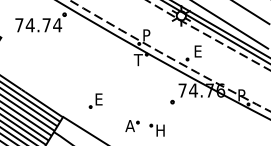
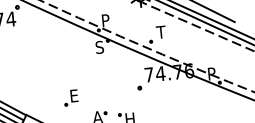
text: (197, 51) -> (160, 32), E -> T
text: (137, 59) -> (98, 46), T -> S
part: (95, 100) -> (70, 97), moved

